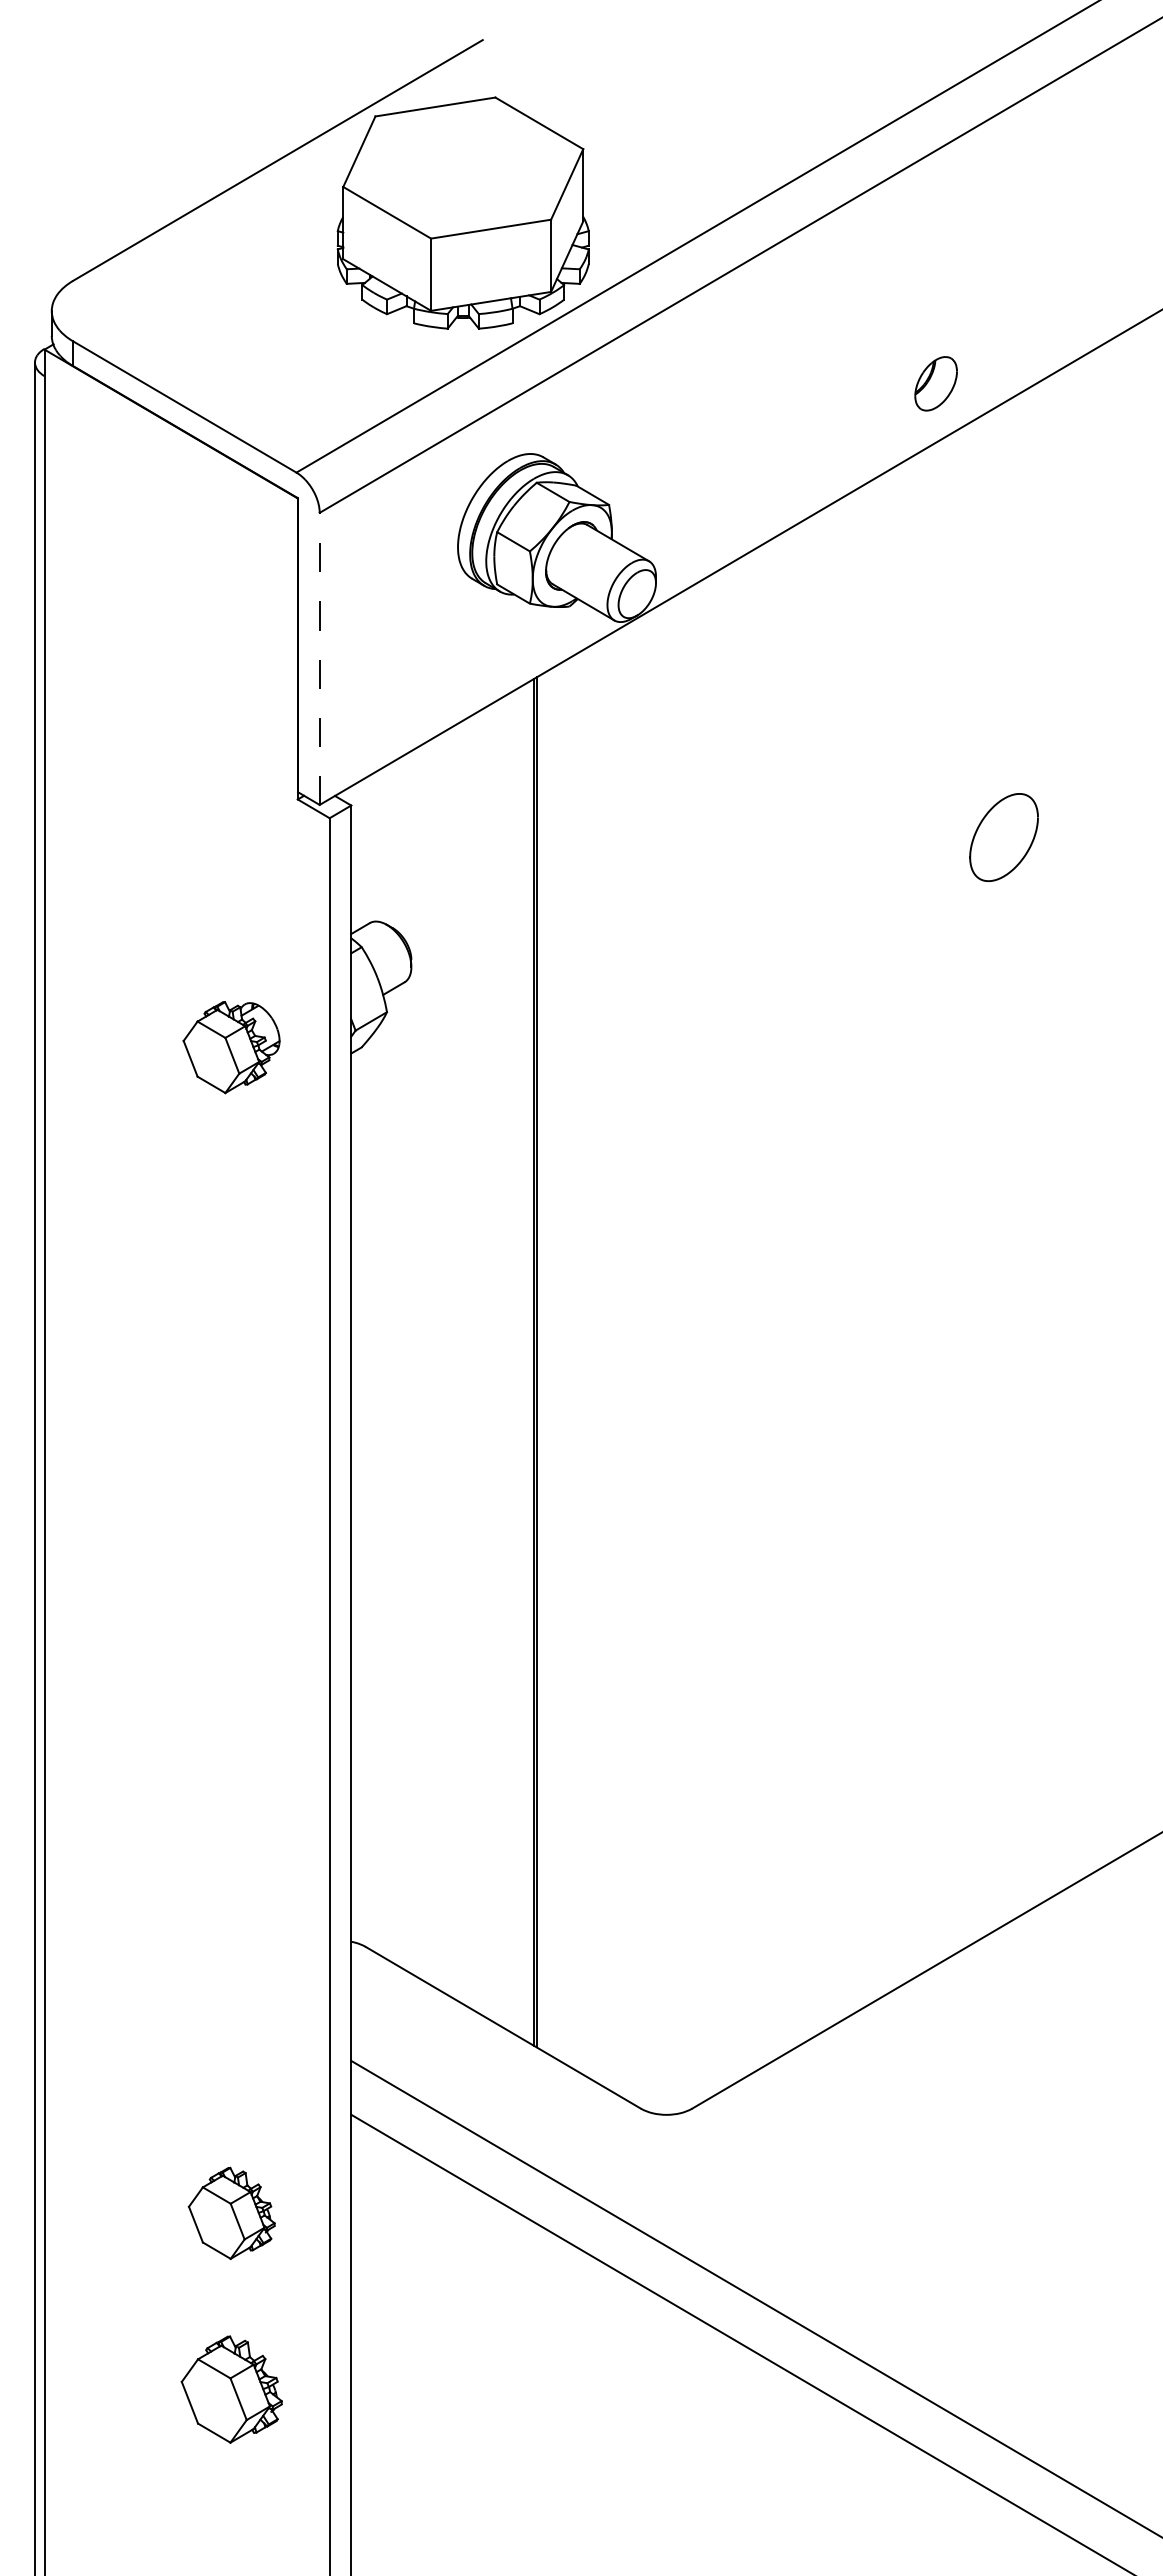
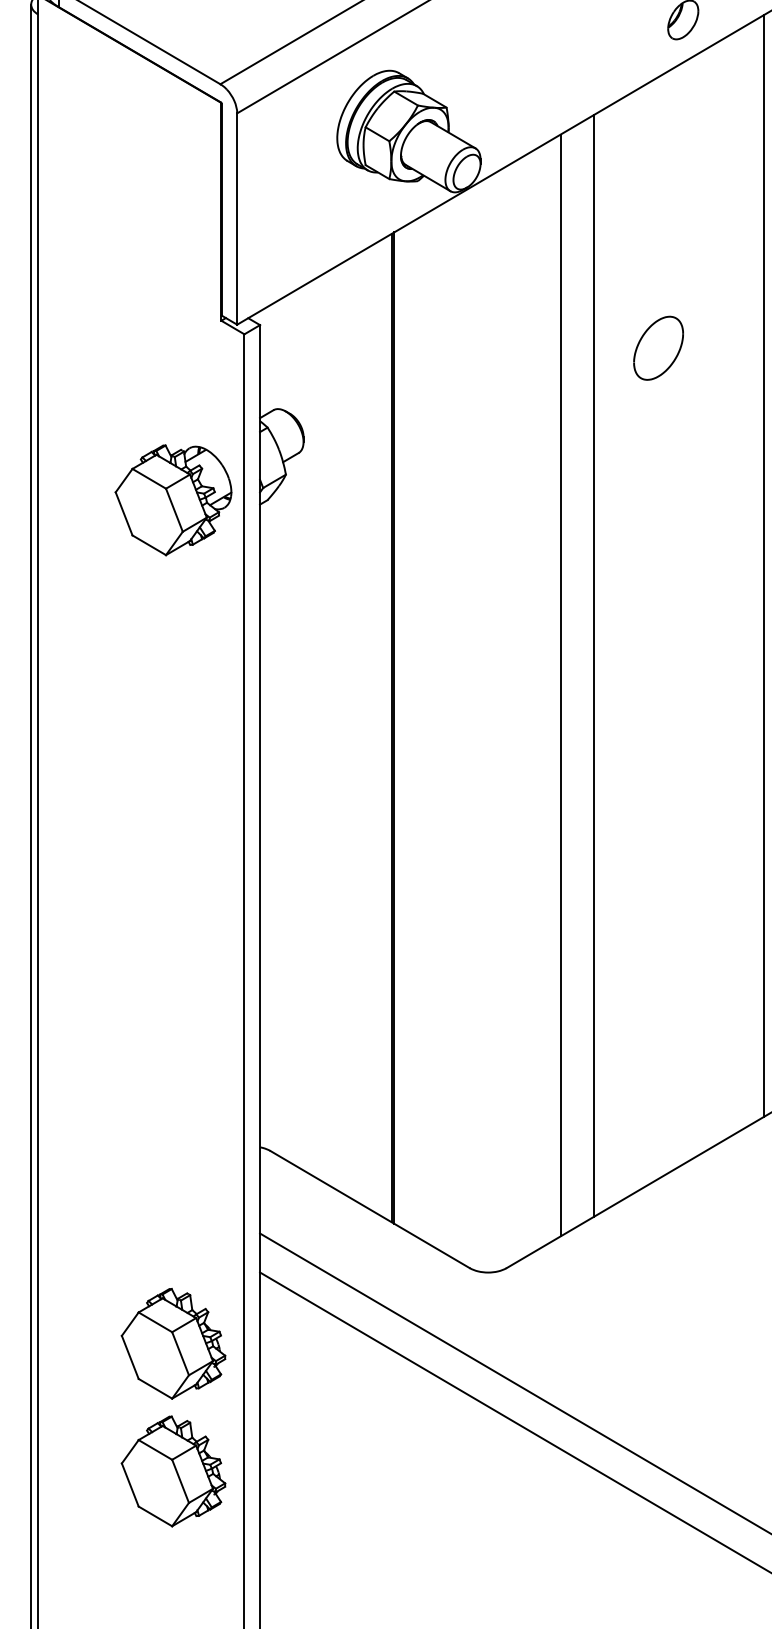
line: (319, 658) -> (237, 218), dashed -> solid
part: (1003, 837) -> (658, 348), moved
part: (231, 1047) -> (173, 500), size x1.67
line: (1047, 1138) -> (763, 566), added
line: (813, 1275) -> (594, 665), added
line: (766, 1303) -> (560, 685), added
part: (231, 2213) -> (173, 1343), size x1.67
part: (231, 2389) -> (173, 1471), size x1.43

